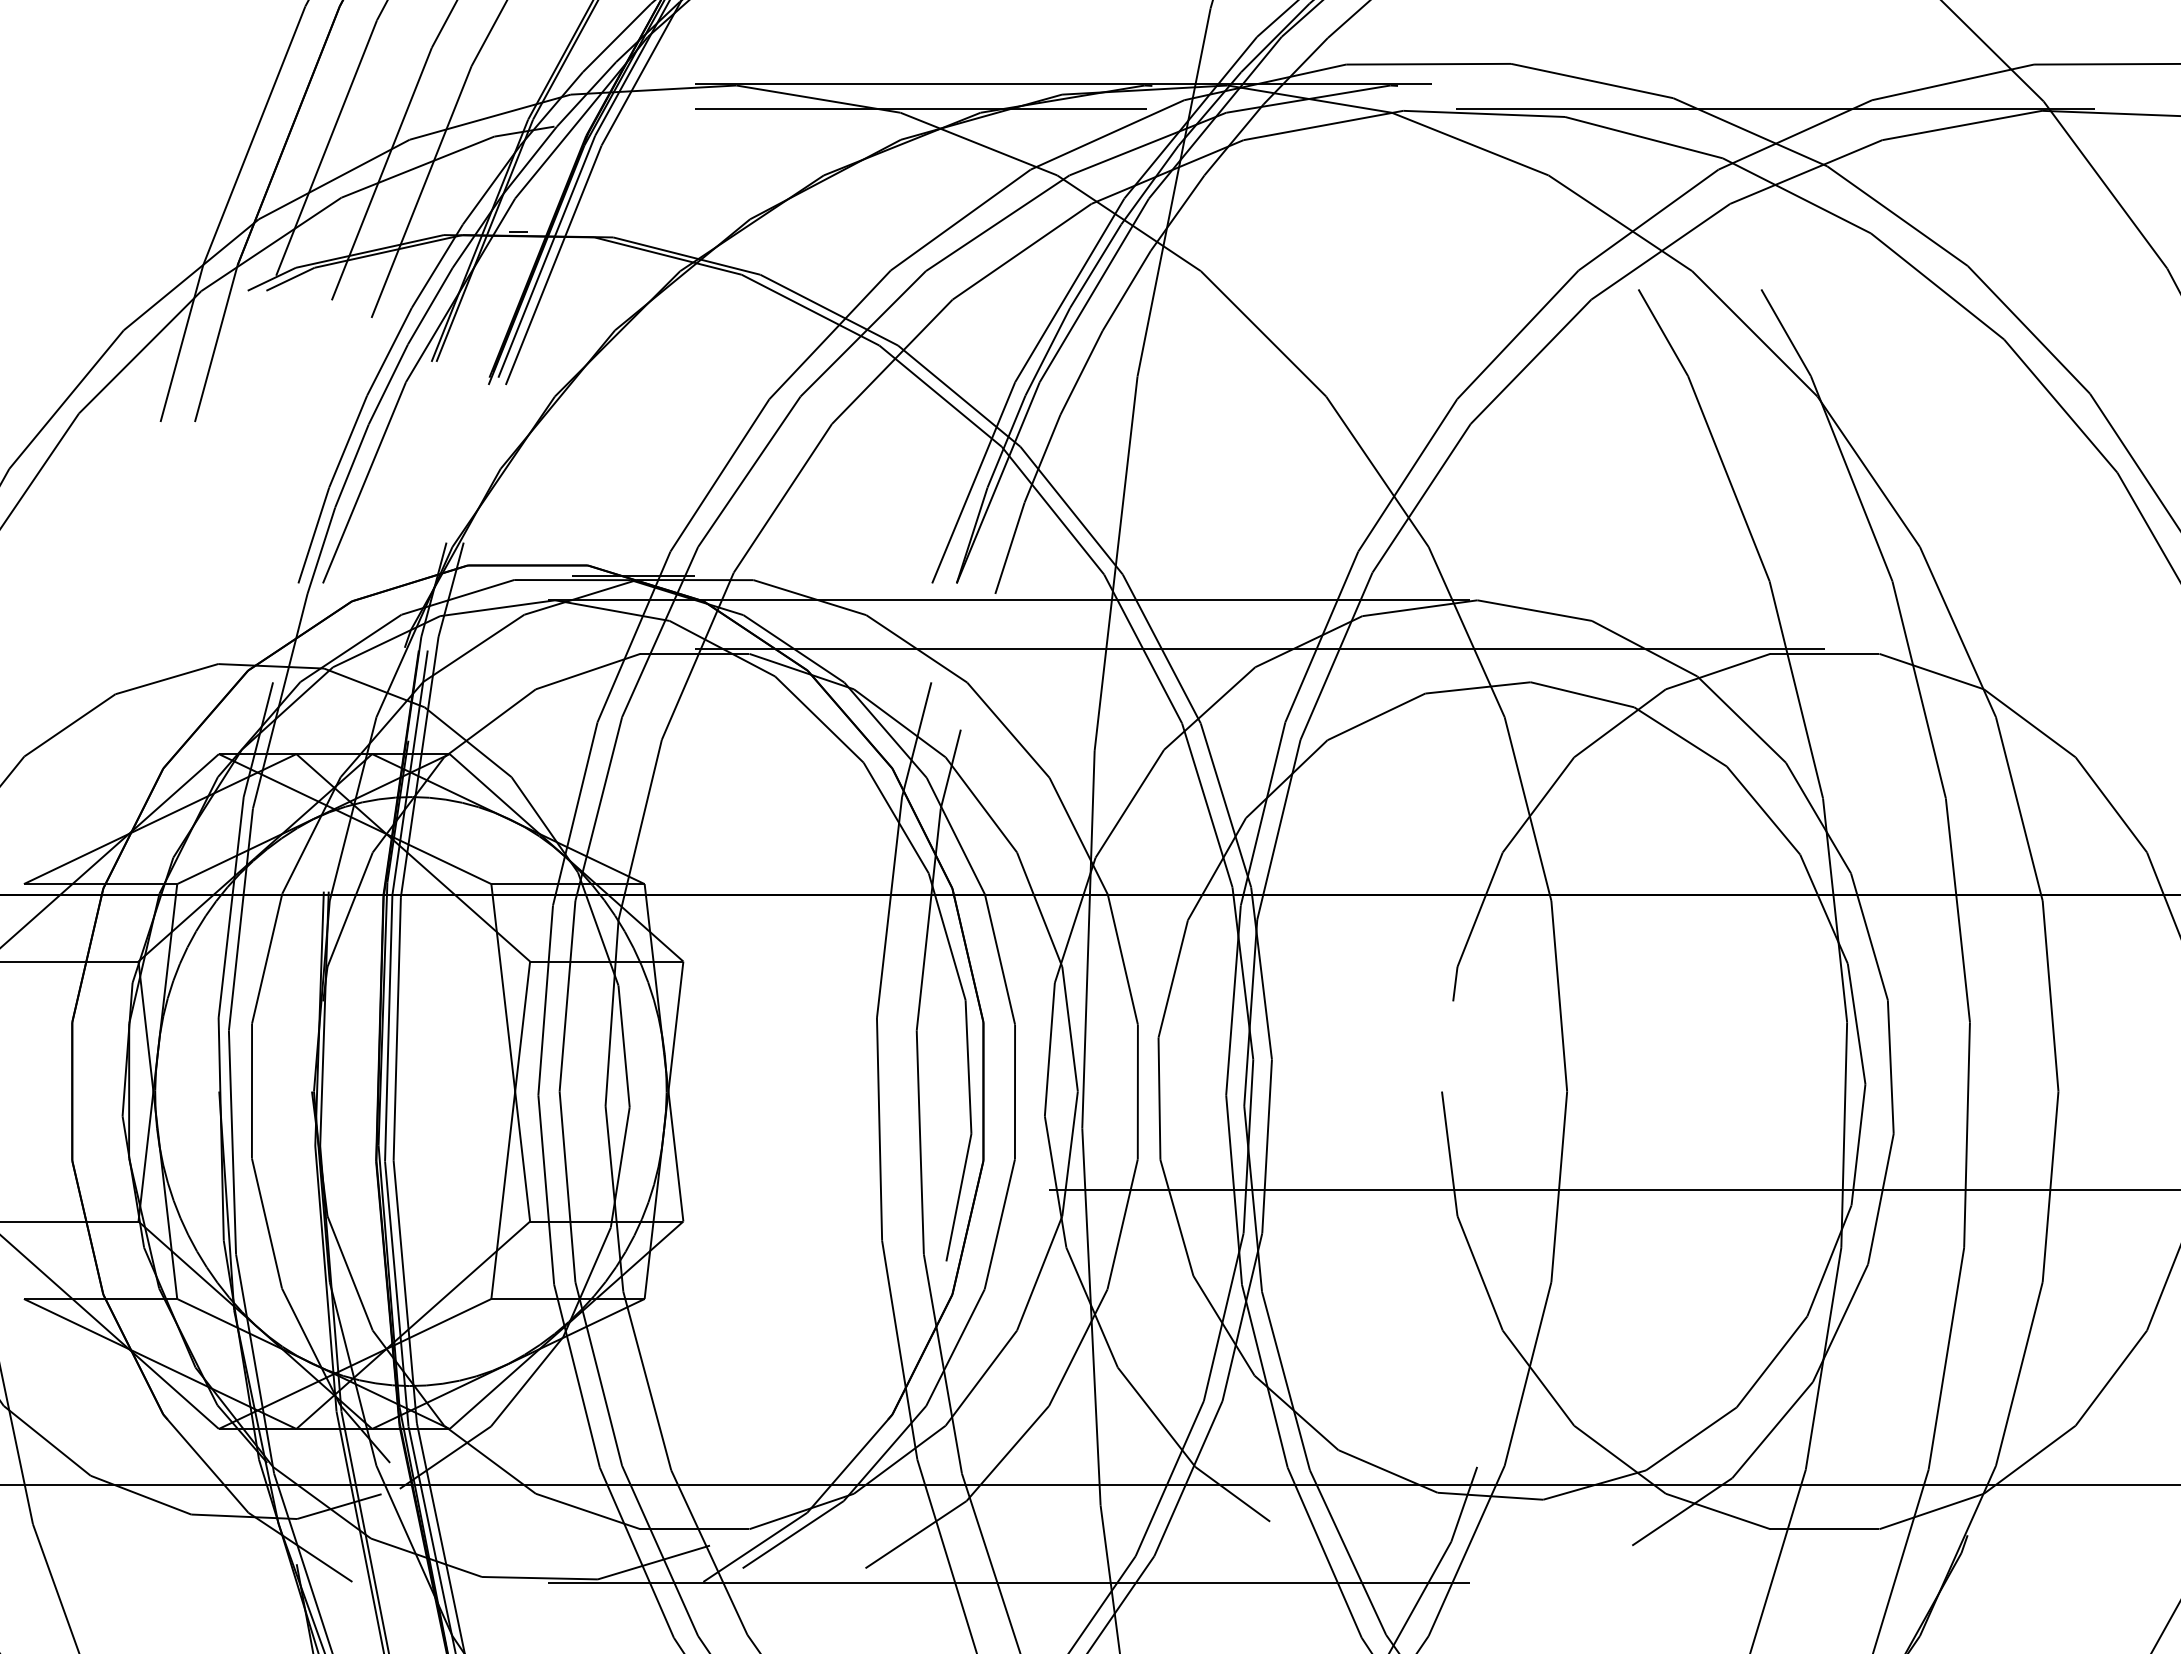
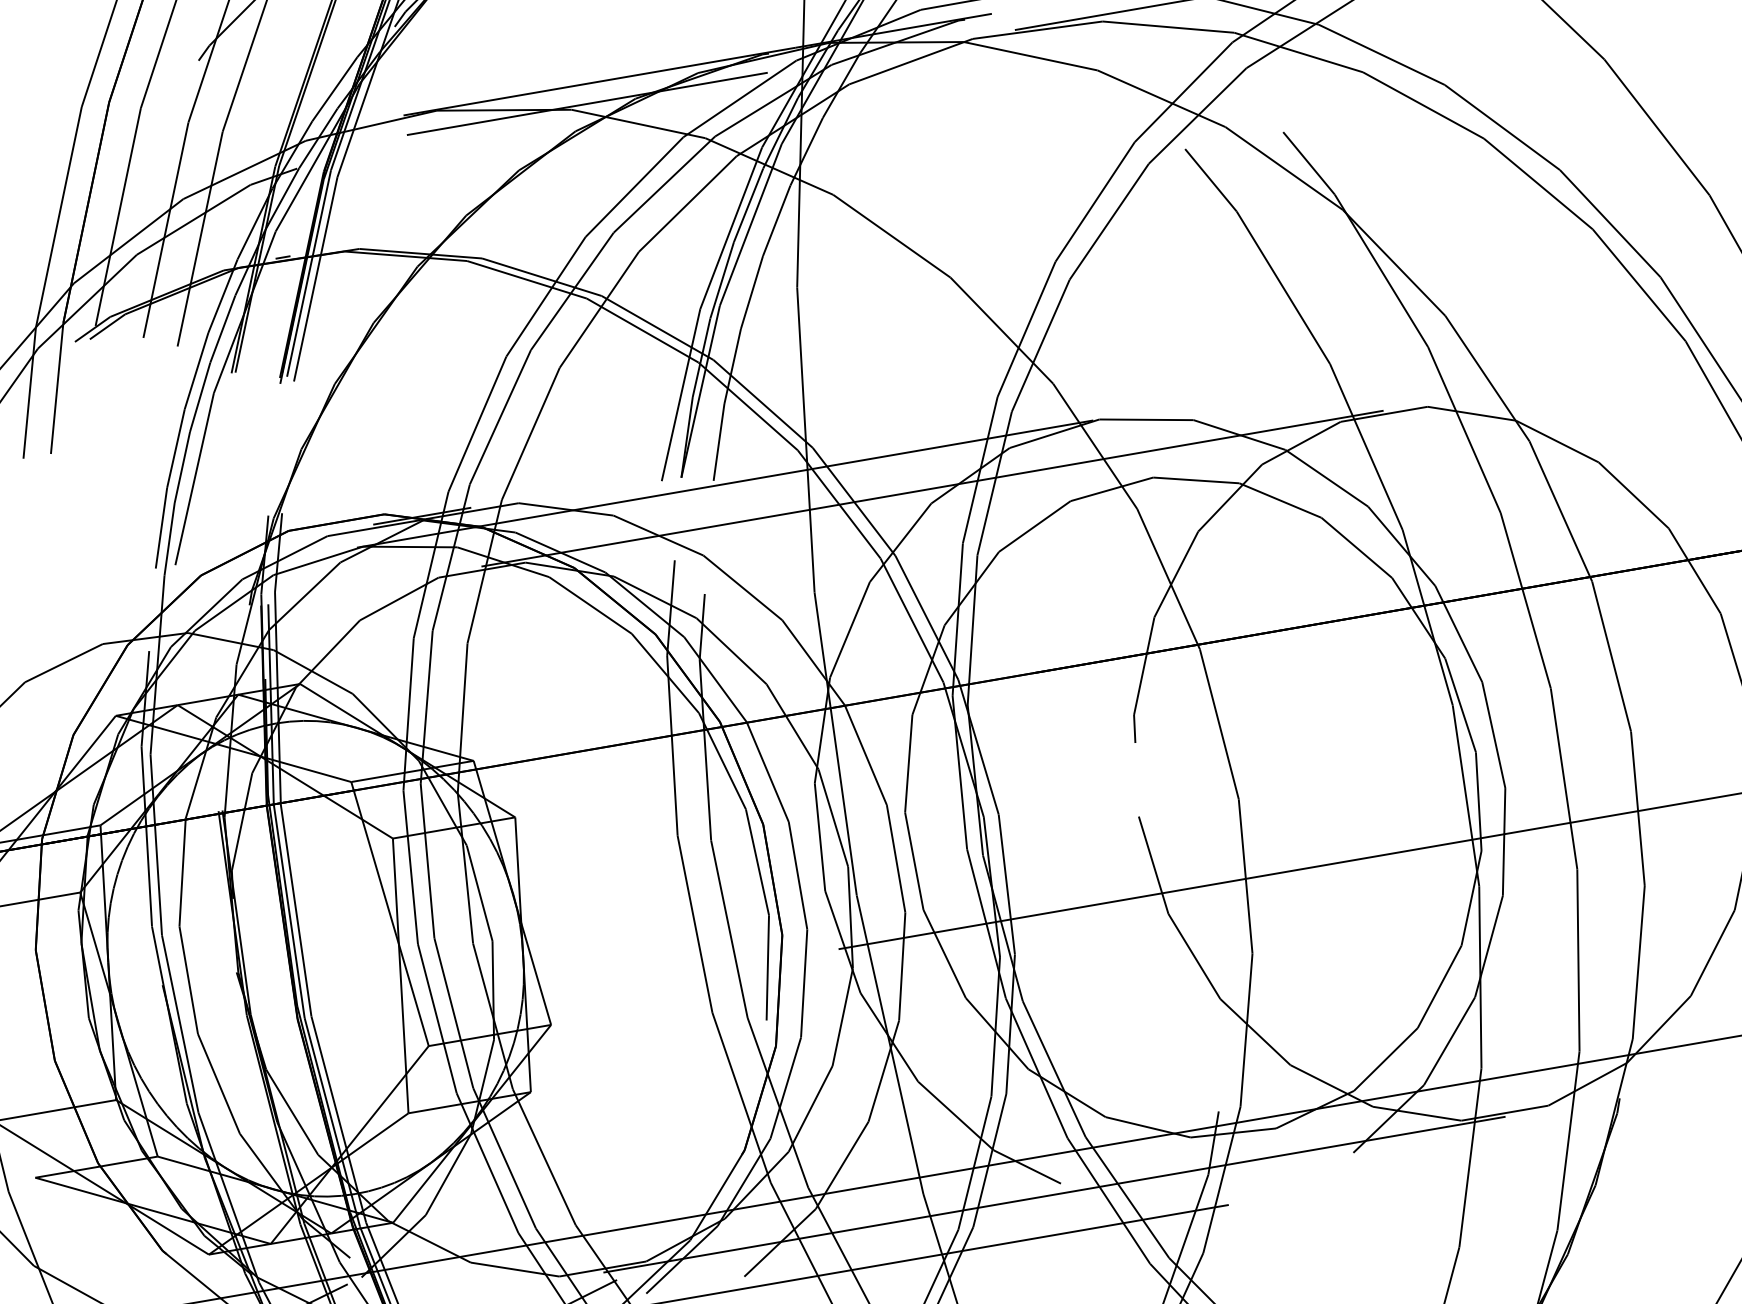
line: (1259, 1533) -> (1054, 1194), added

